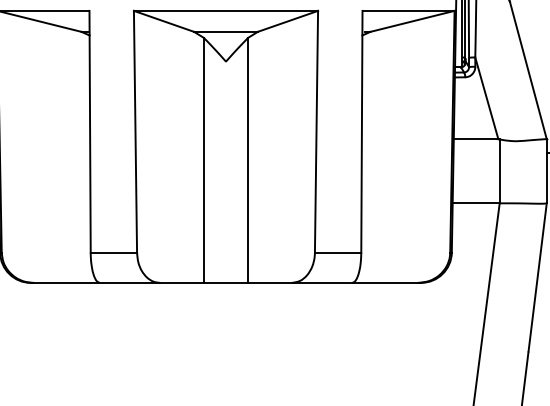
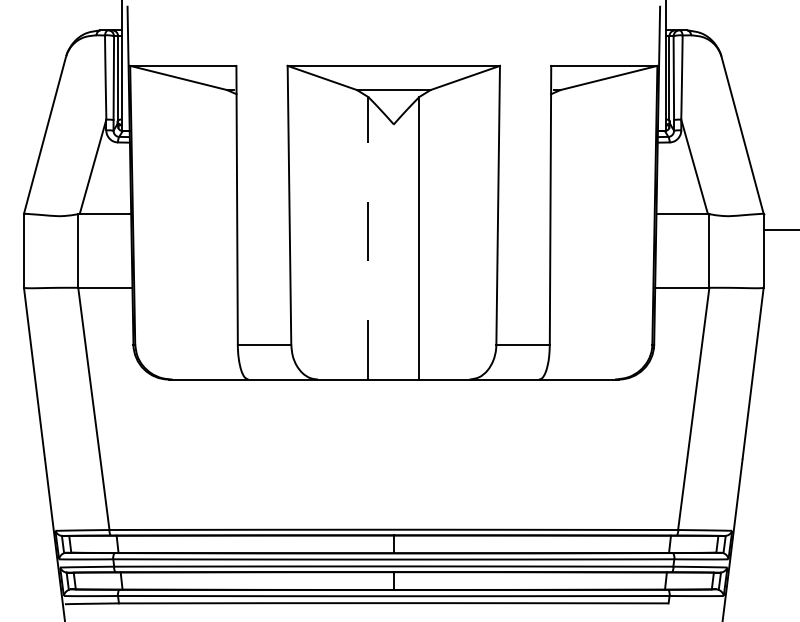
line: (204, 159) -> (368, 237), solid -> dashed

